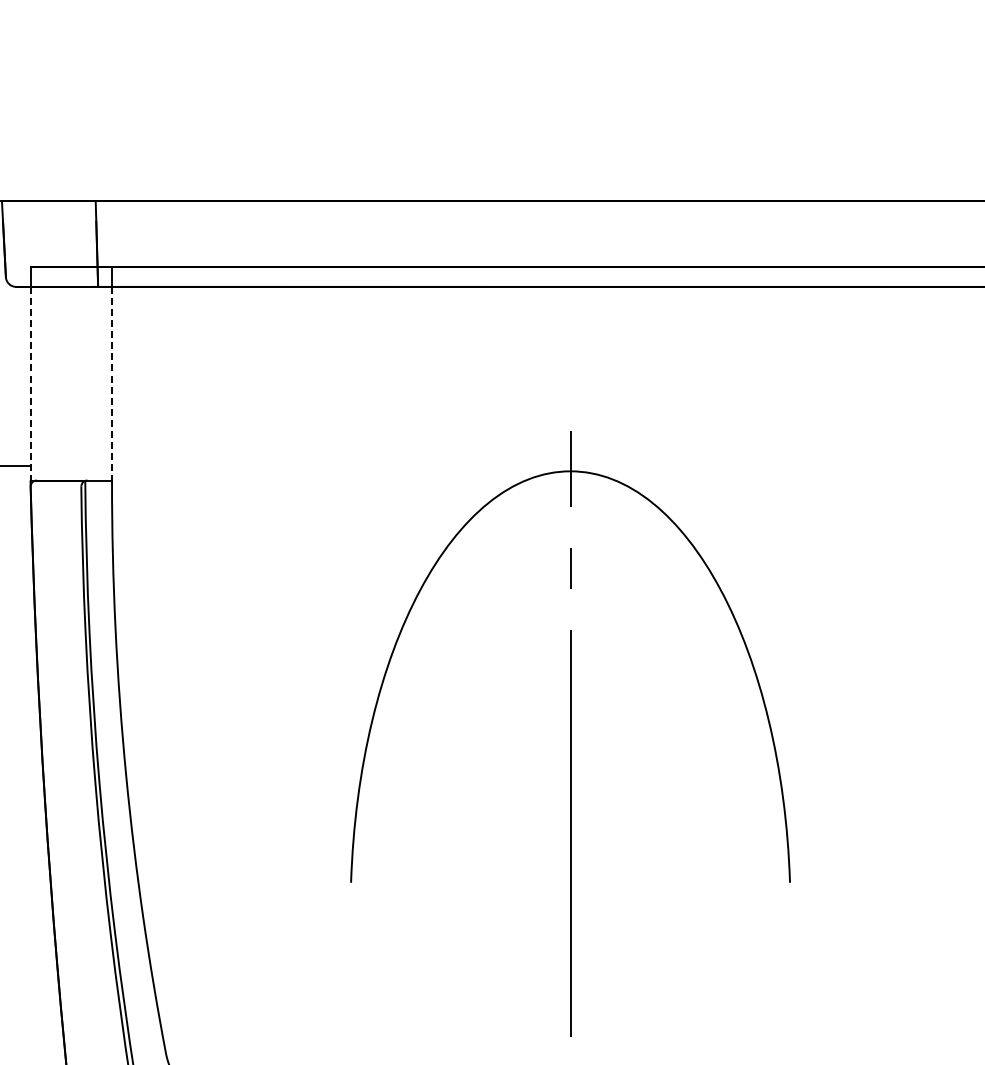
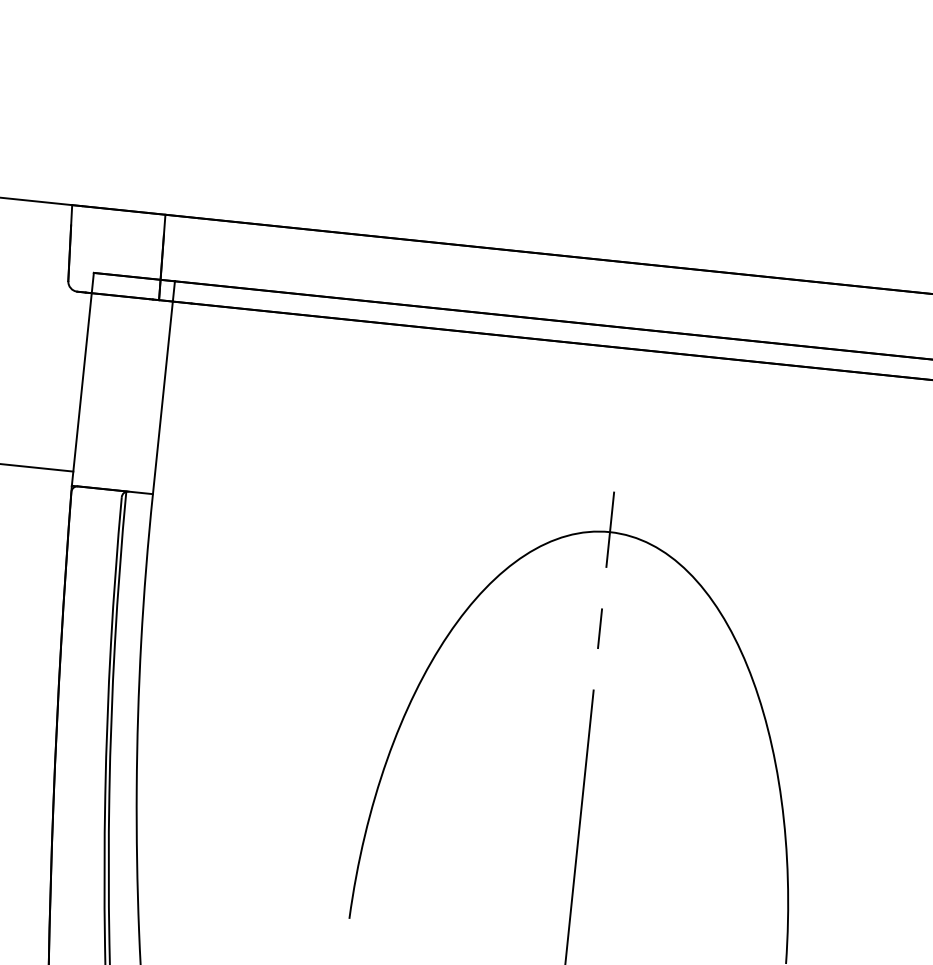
line: (30, 383) -> (81, 389), dashed -> solid
line: (112, 383) -> (163, 397), dashed -> solid

